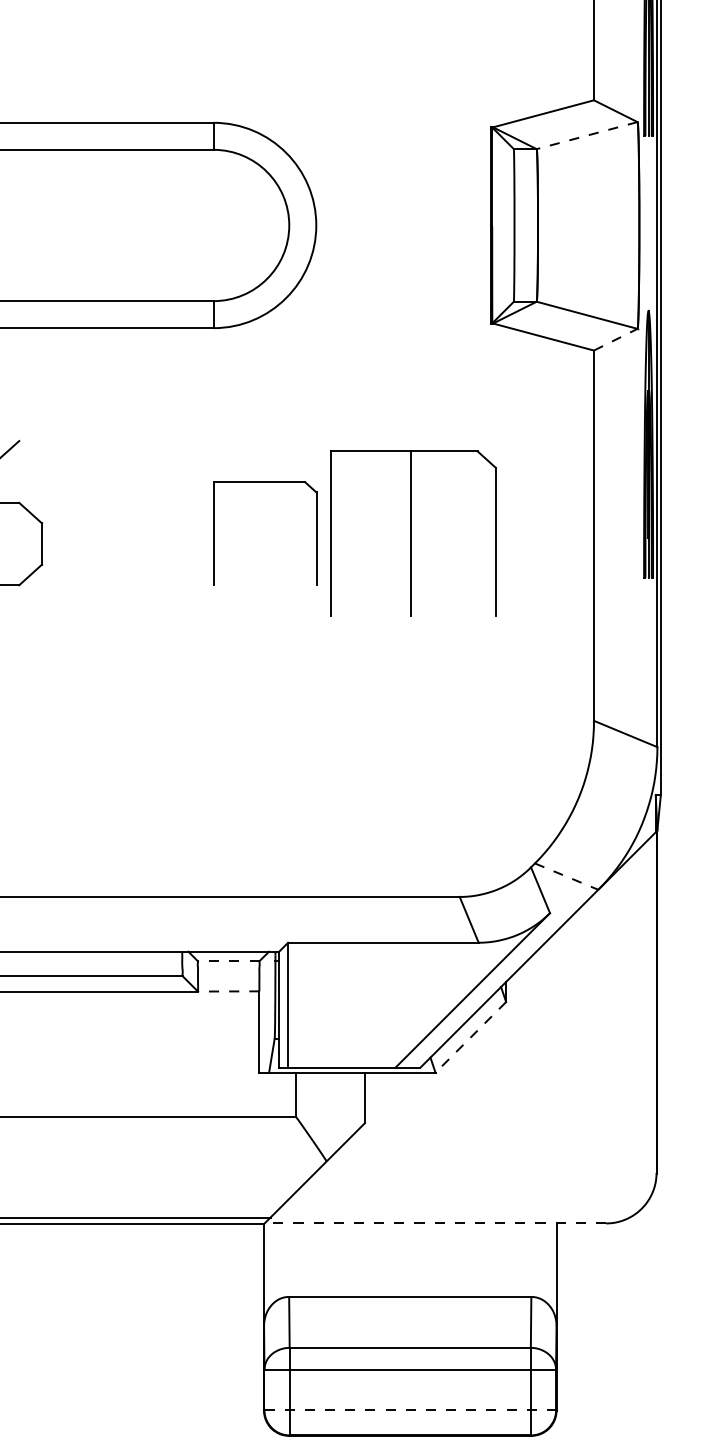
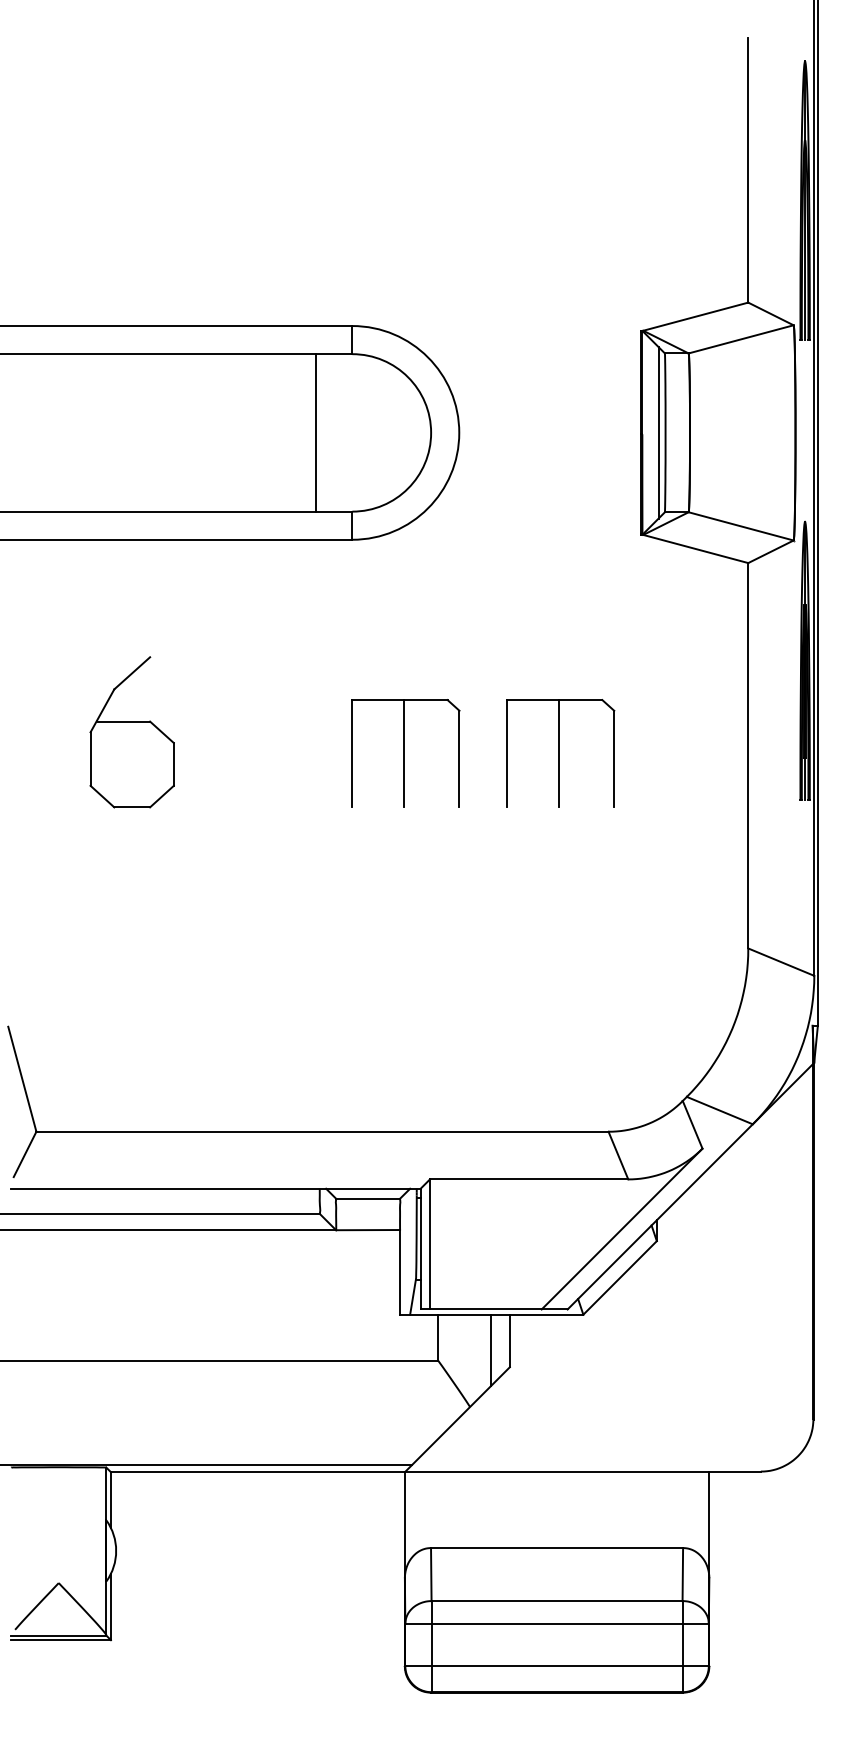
line: (586, 135) -> (740, 339), dashed -> solid
line: (178, 225) -> (315, 432), added
line: (507, 225) -> (658, 432), added
line: (616, 339) -> (771, 551), dashed -> solid
line: (262, 533) -> (403, 753), added
part: (413, 533) -> (560, 753), size x0.62
line: (566, 876) -> (719, 1110), dashed -> solid
line: (228, 961) -> (367, 1198), dashed -> solid
line: (229, 991) -> (368, 1230), dashed -> solid
line: (471, 1036) -> (620, 1277), dashed -> solid
line: (346, 1107) -> (490, 1350), added
line: (435, 1223) -> (583, 1471), dashed -> solid
line: (410, 1409) -> (557, 1665), dashed -> solid

